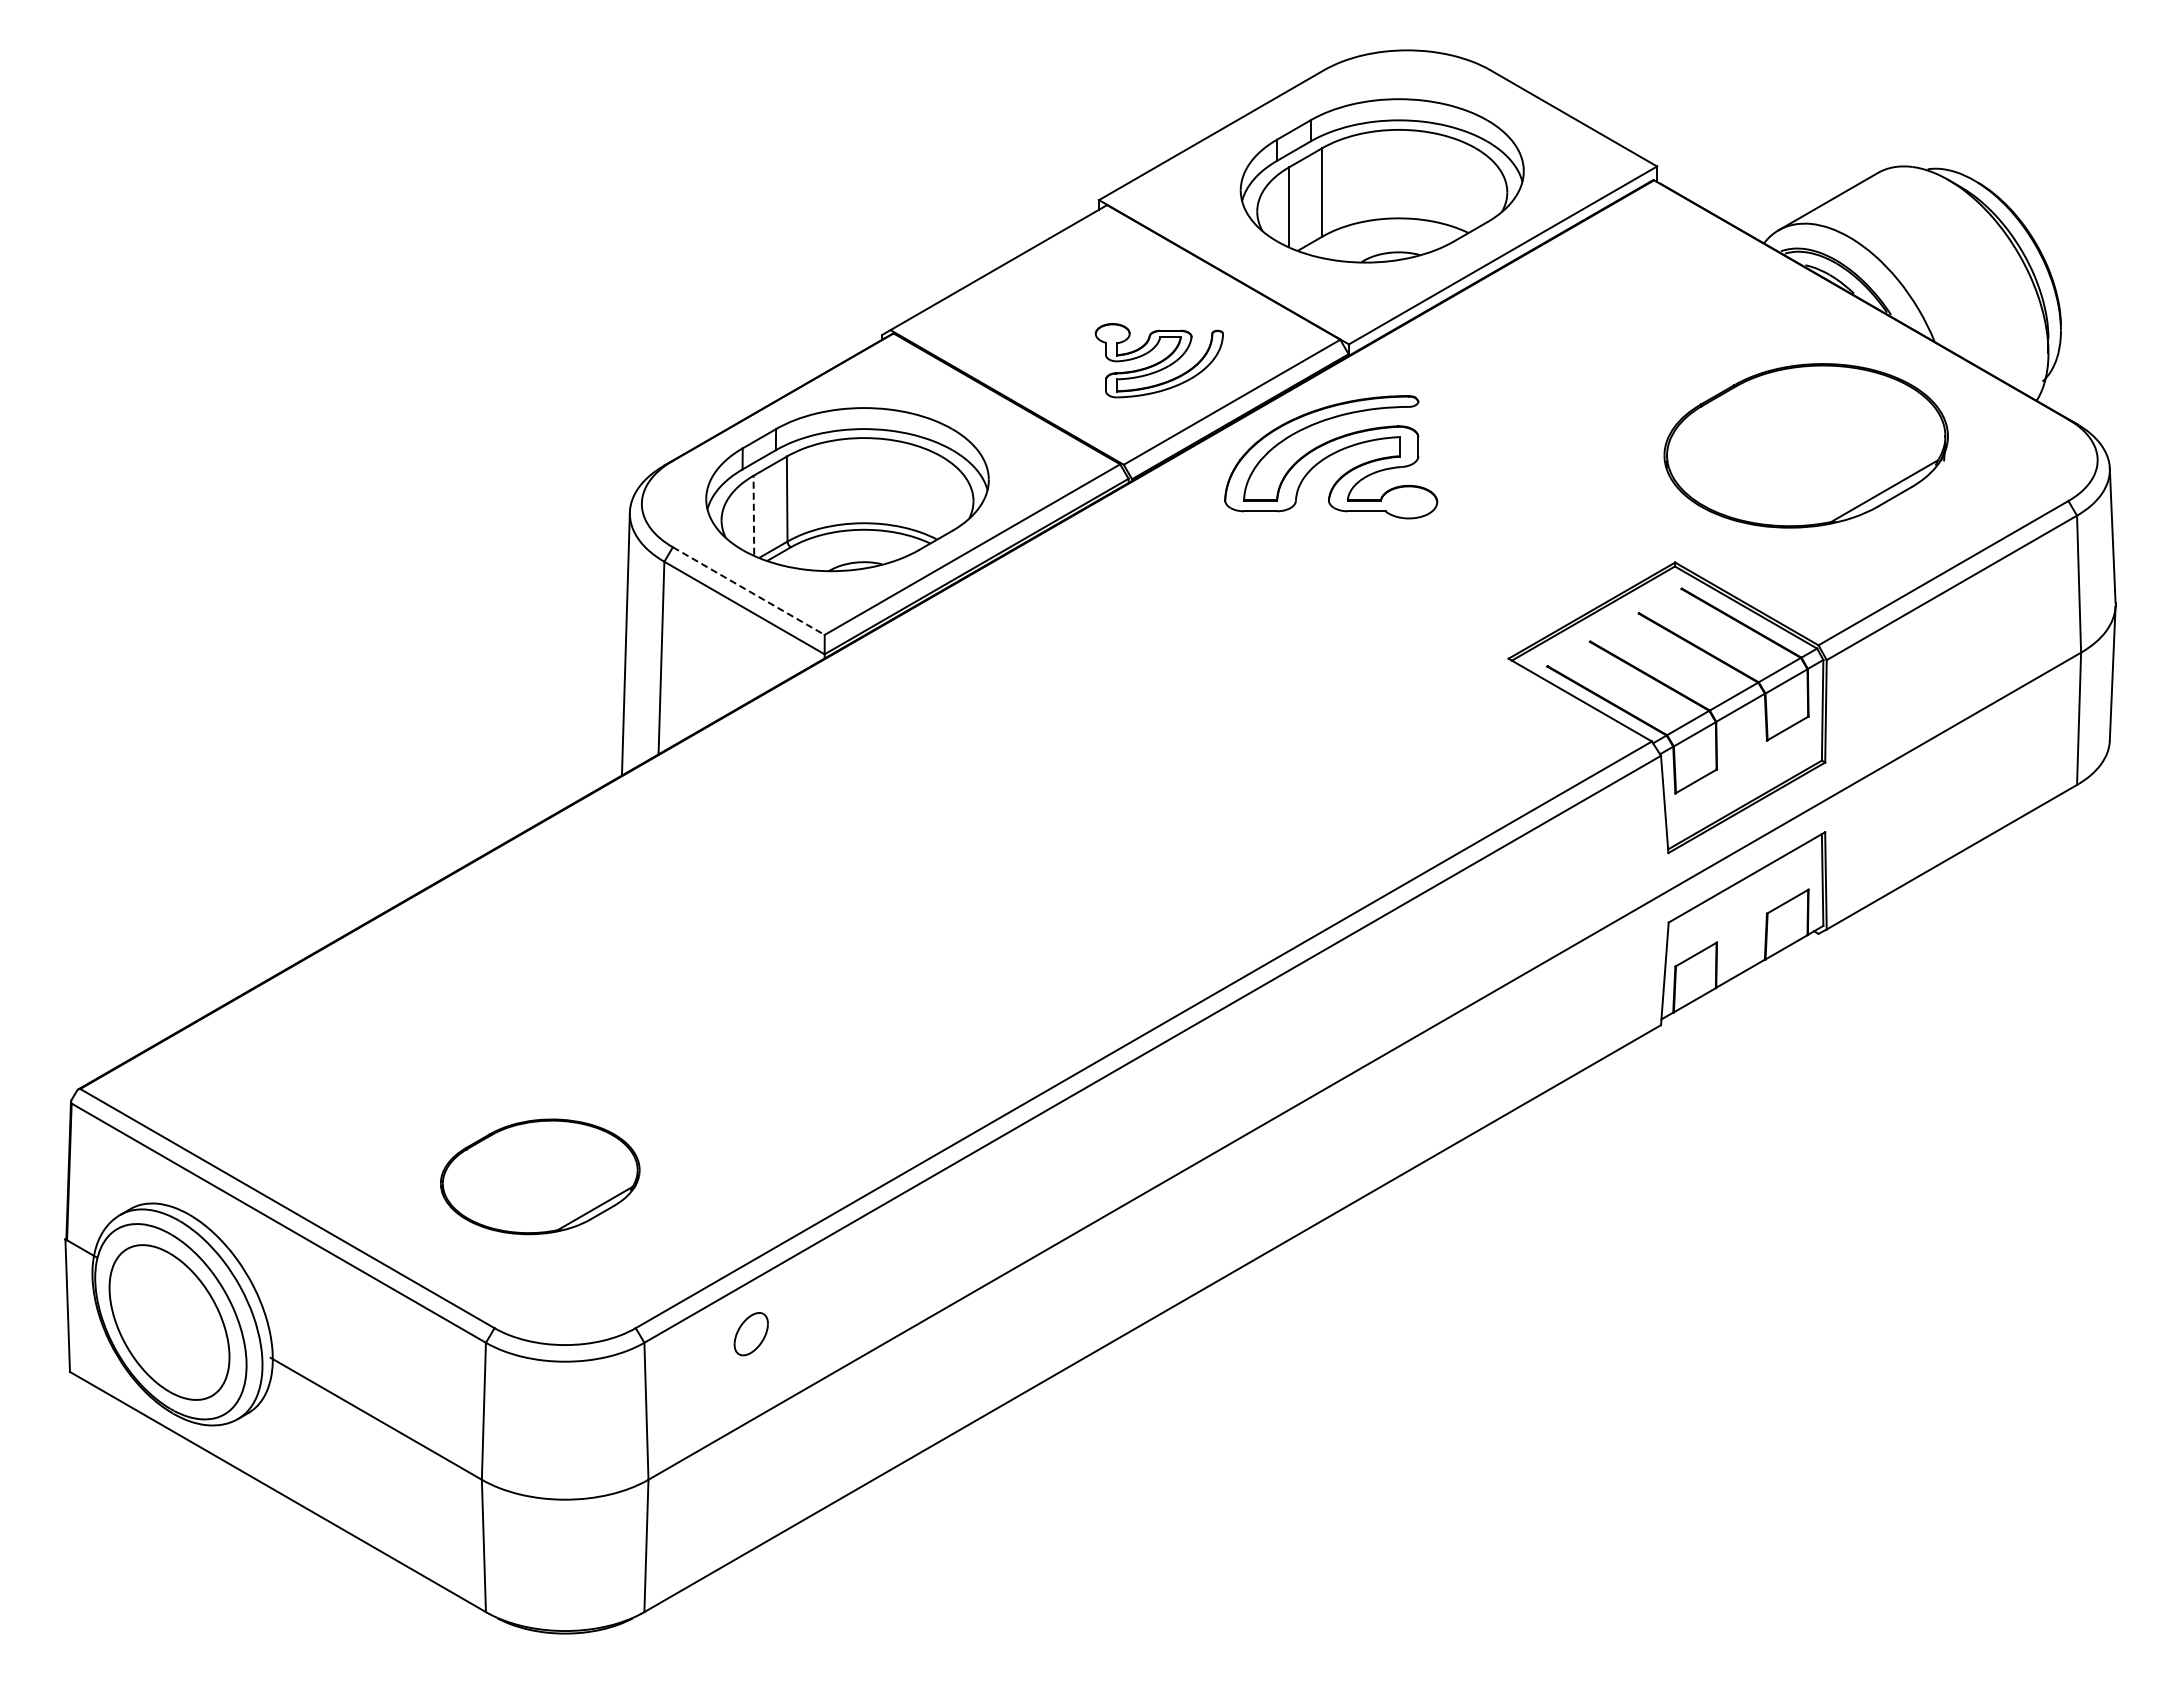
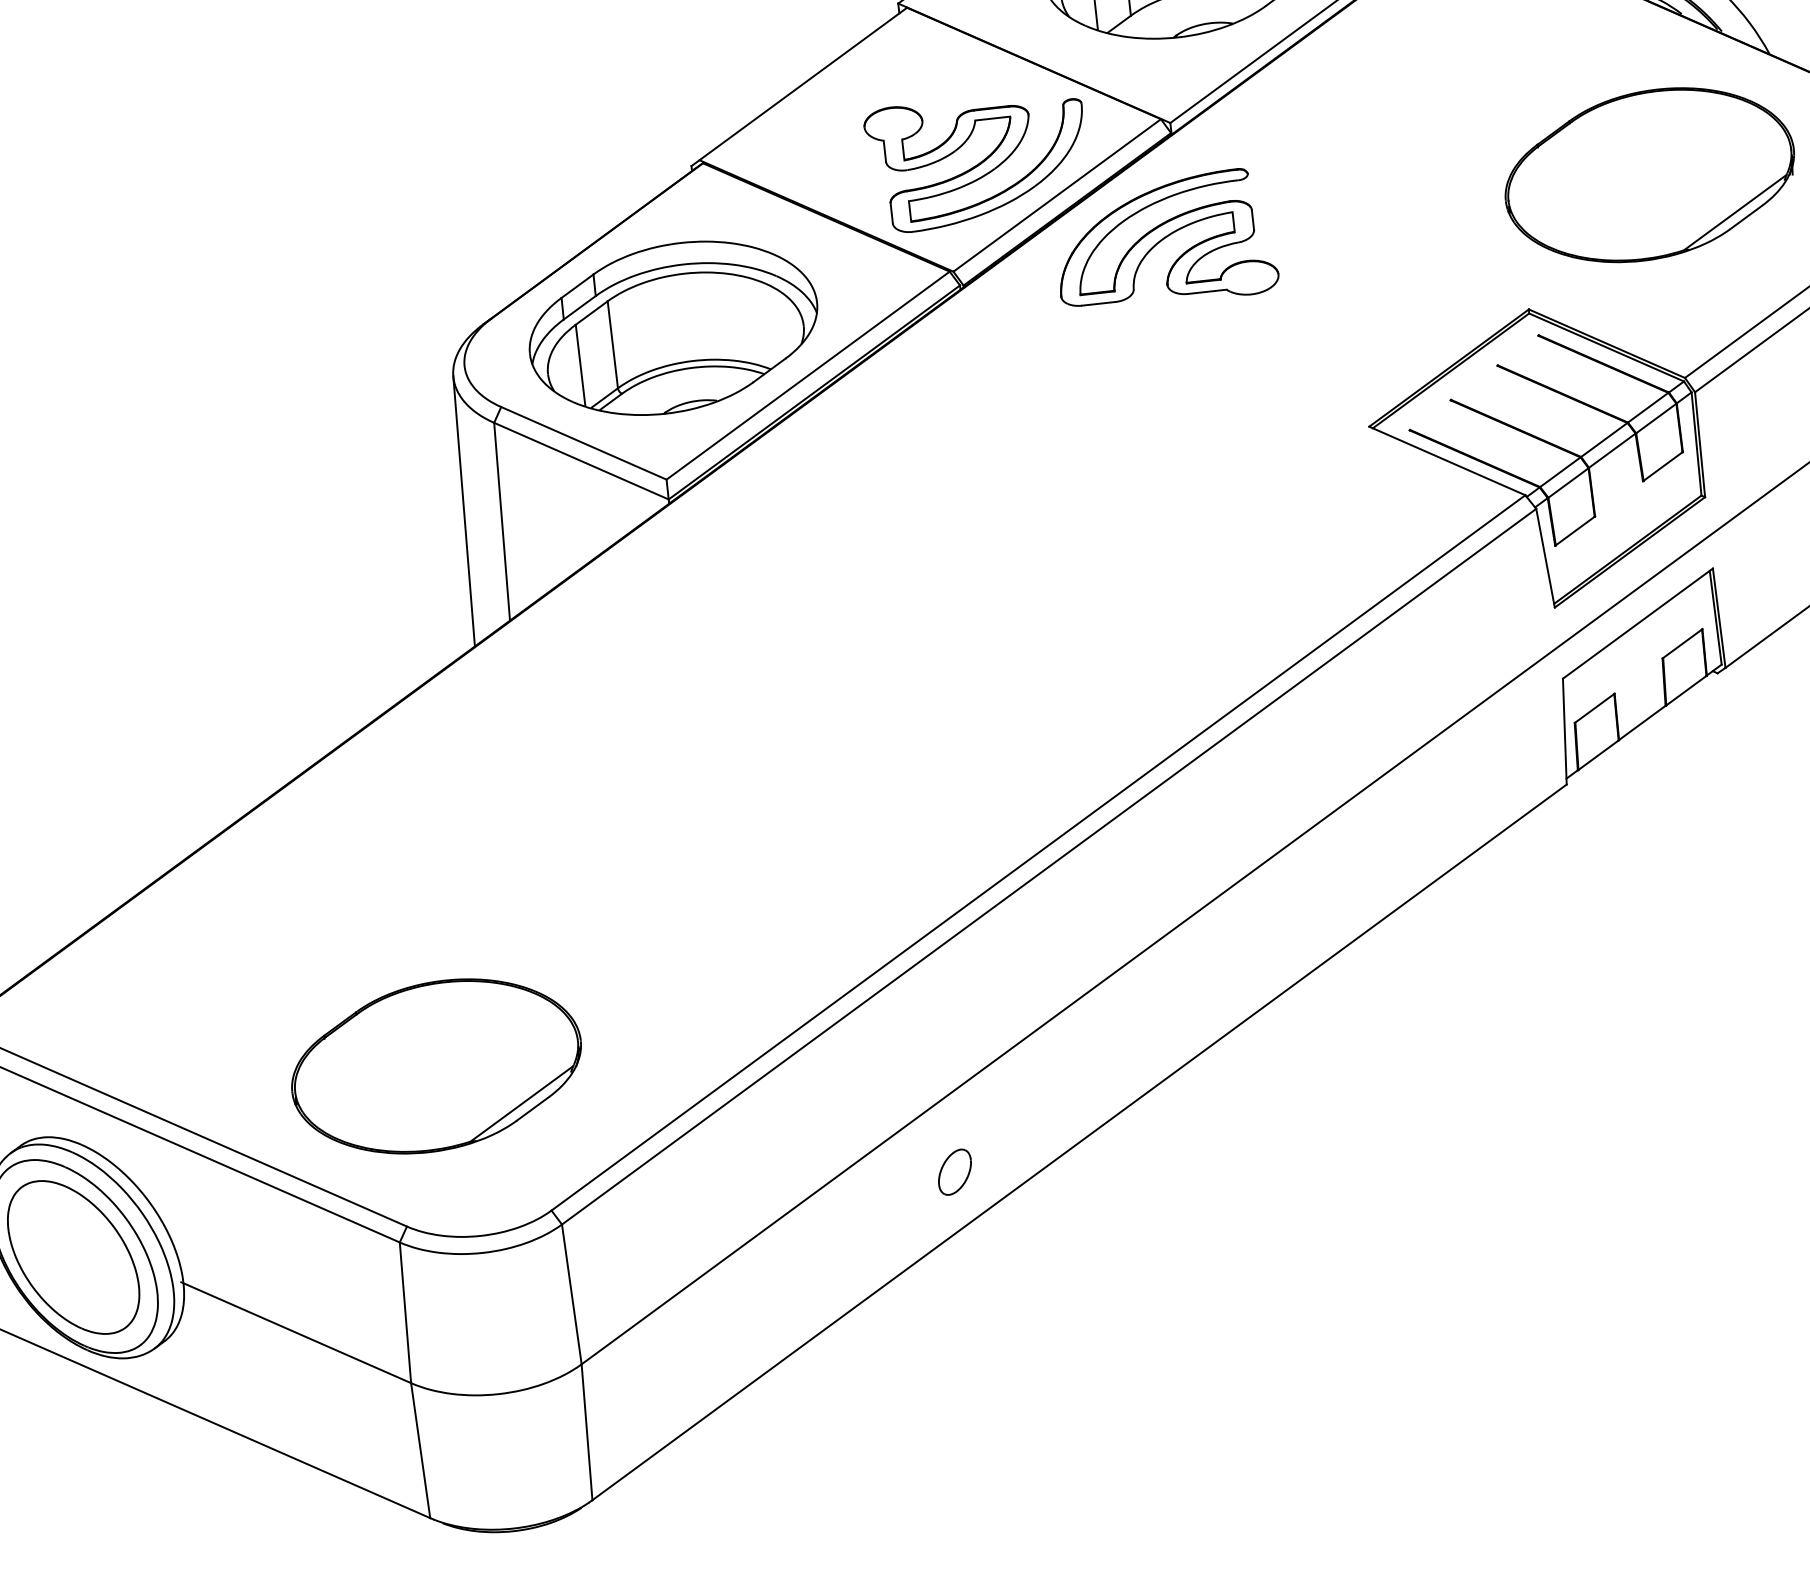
part: (1159, 360) -> (978, 160), size x1.67
line: (753, 514) -> (580, 364), dashed -> solid
line: (748, 591) -> (583, 443), dashed -> solid
part: (540, 1176) -> (436, 1066), size x1.43
part: (750, 1334) -> (954, 1172), moved

